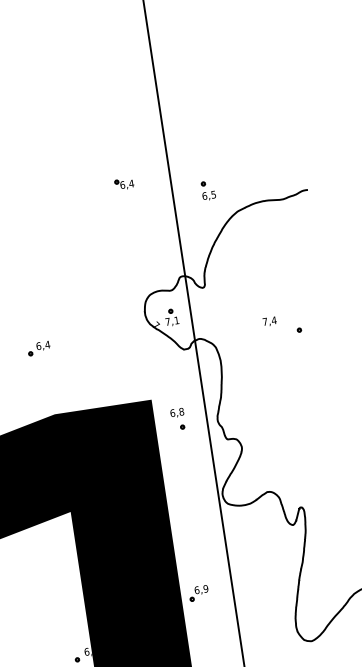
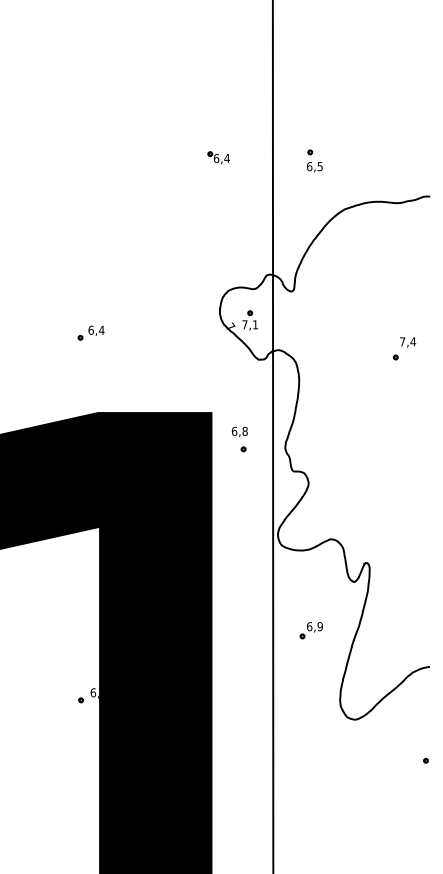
part: (208, 190) -> (314, 160), moved
text: (270, 321) -> (408, 342), moved
part: (198, 593) -> (310, 630), moved

